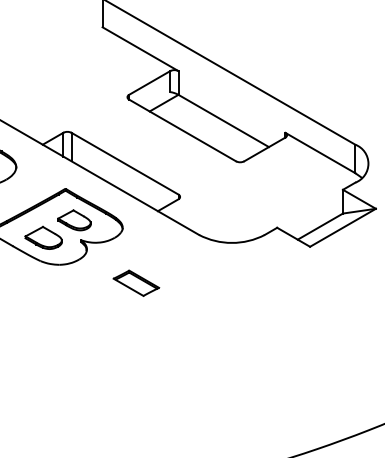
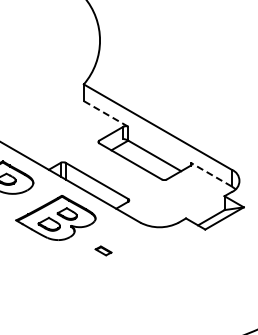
line: (141, 48) -> (106, 113), solid -> dashed
line: (320, 152) -> (211, 174), solid -> dashed
part: (136, 282) -> (103, 250), size x0.6

